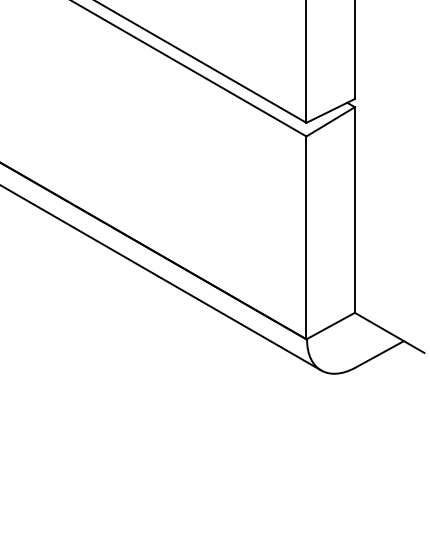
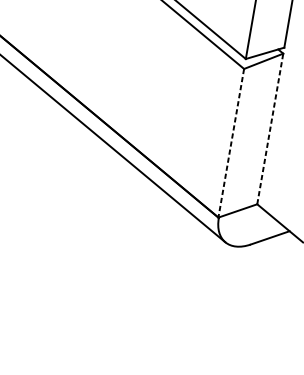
line: (354, 210) -> (269, 129), solid -> dashed
line: (306, 238) -> (231, 143), solid -> dashed

